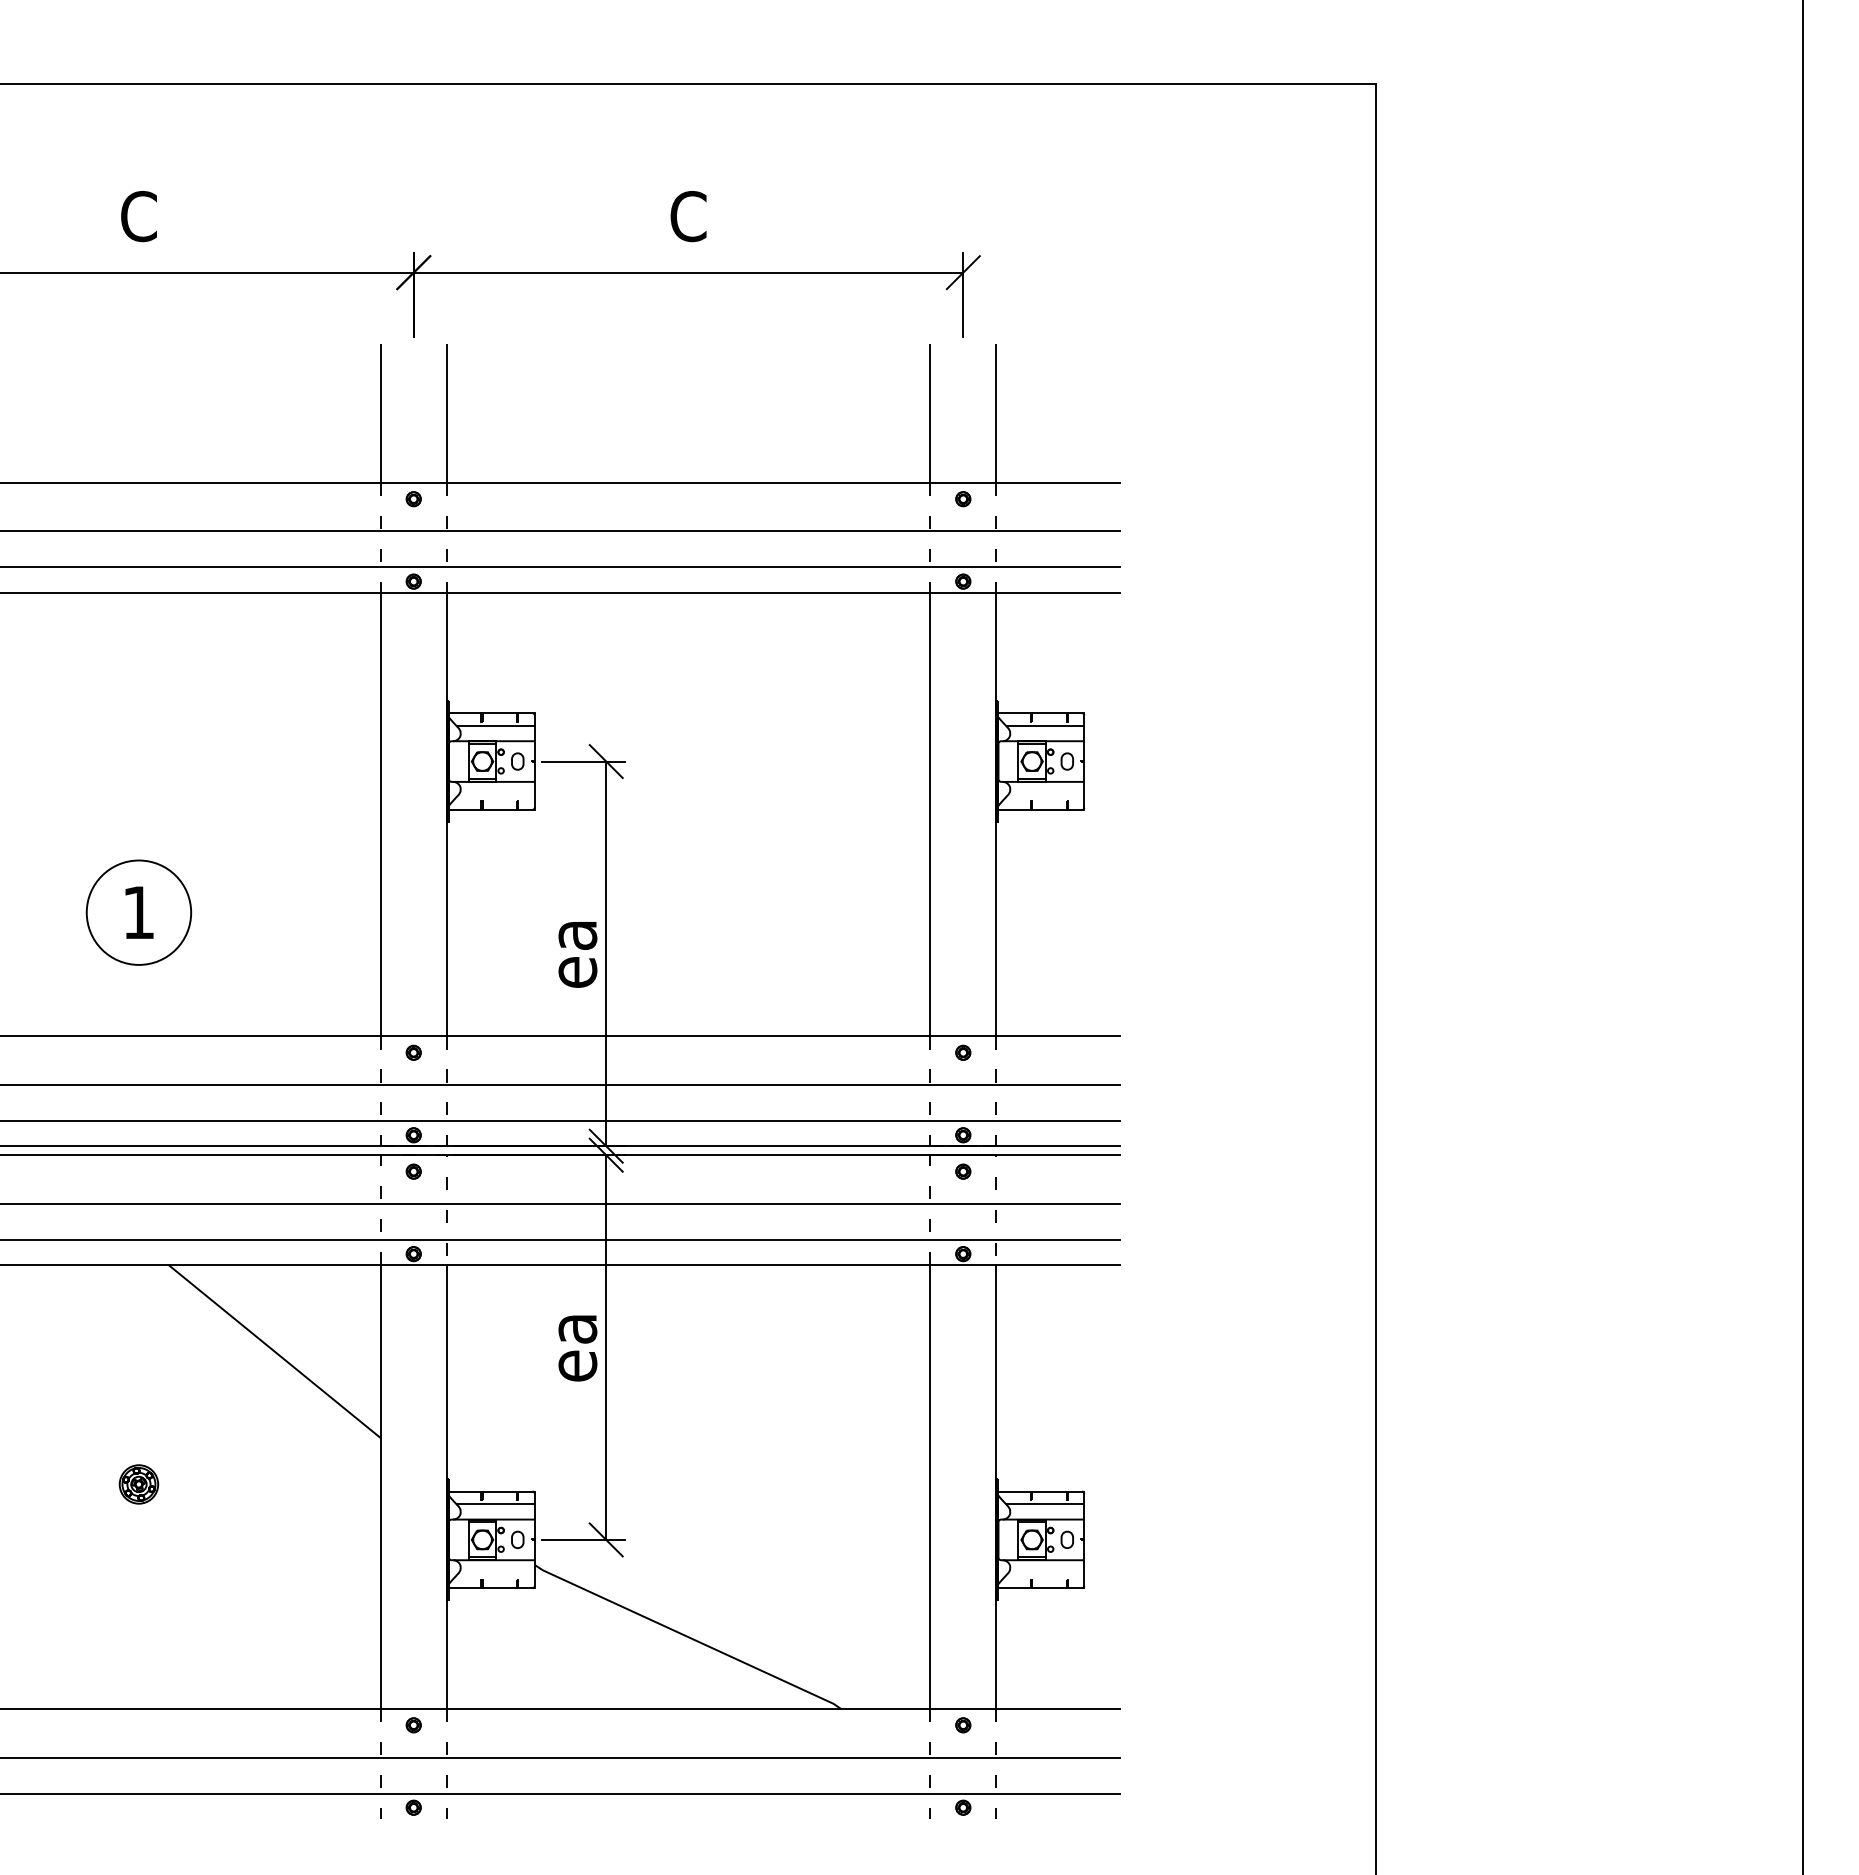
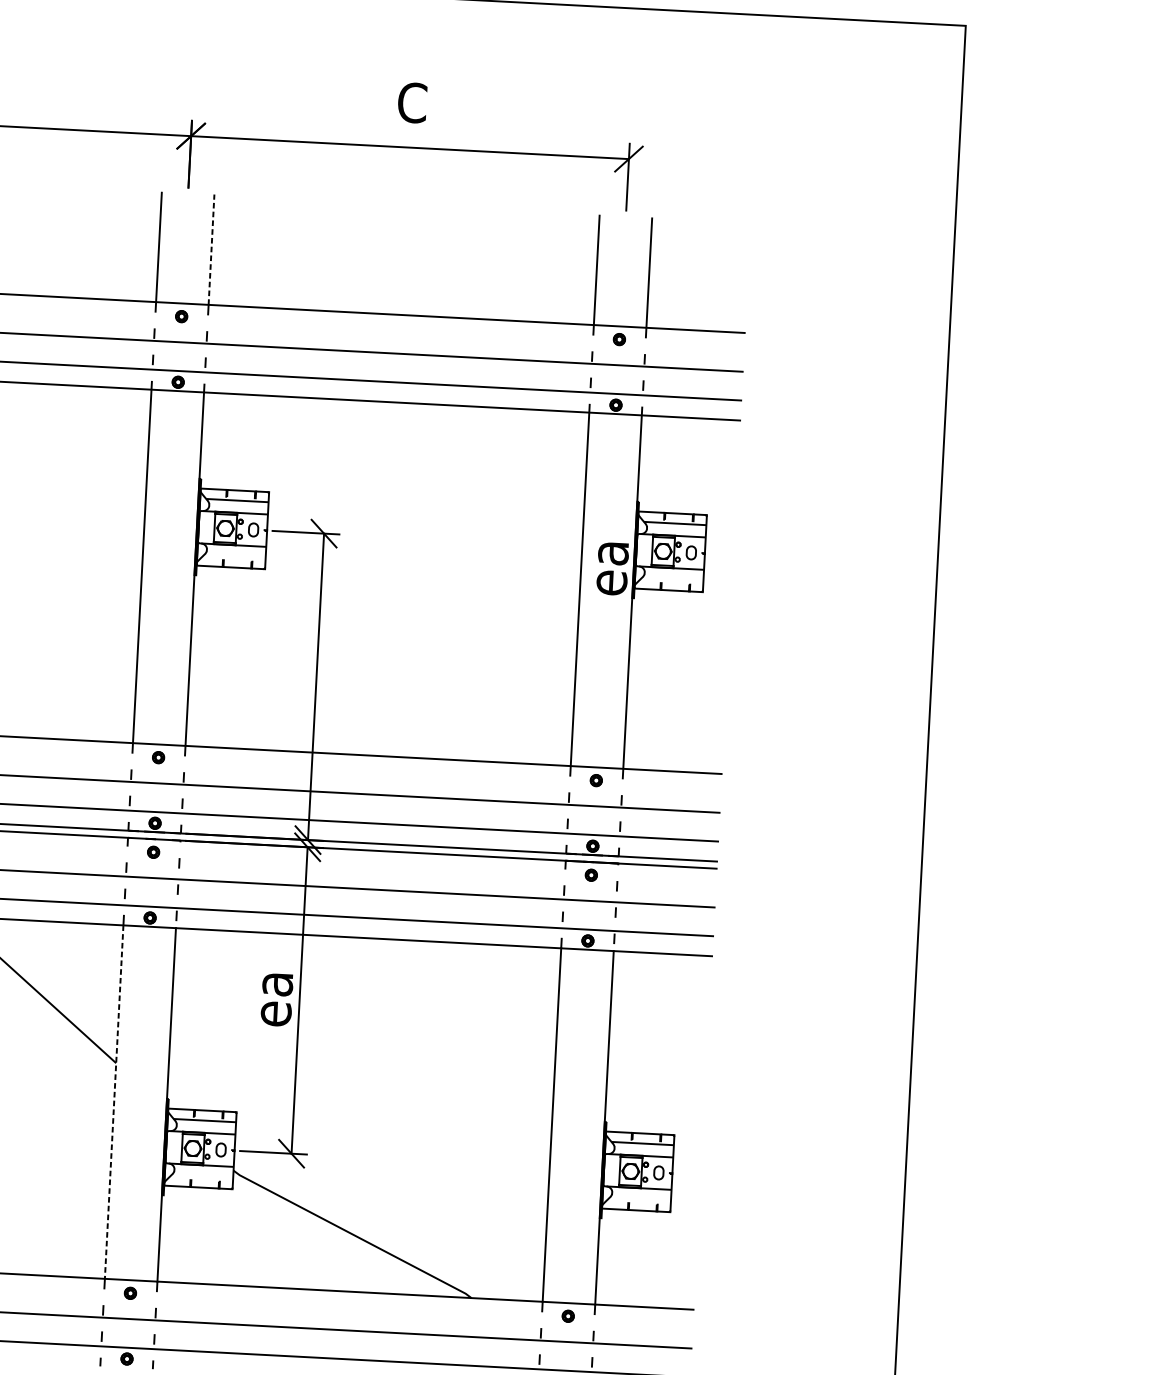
line: (446, 412) -> (211, 248), solid -> dashed
text: (577, 954) -> (612, 568), moved
line: (380, 1486) -> (113, 1101), solid -> dashed

